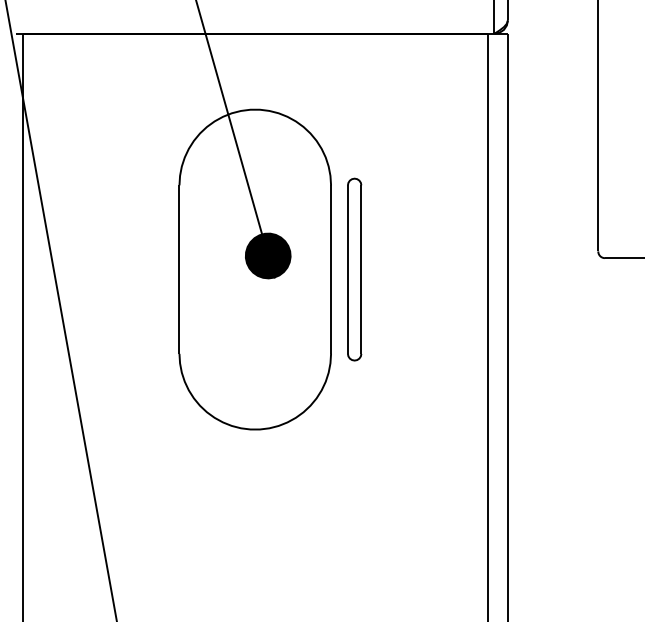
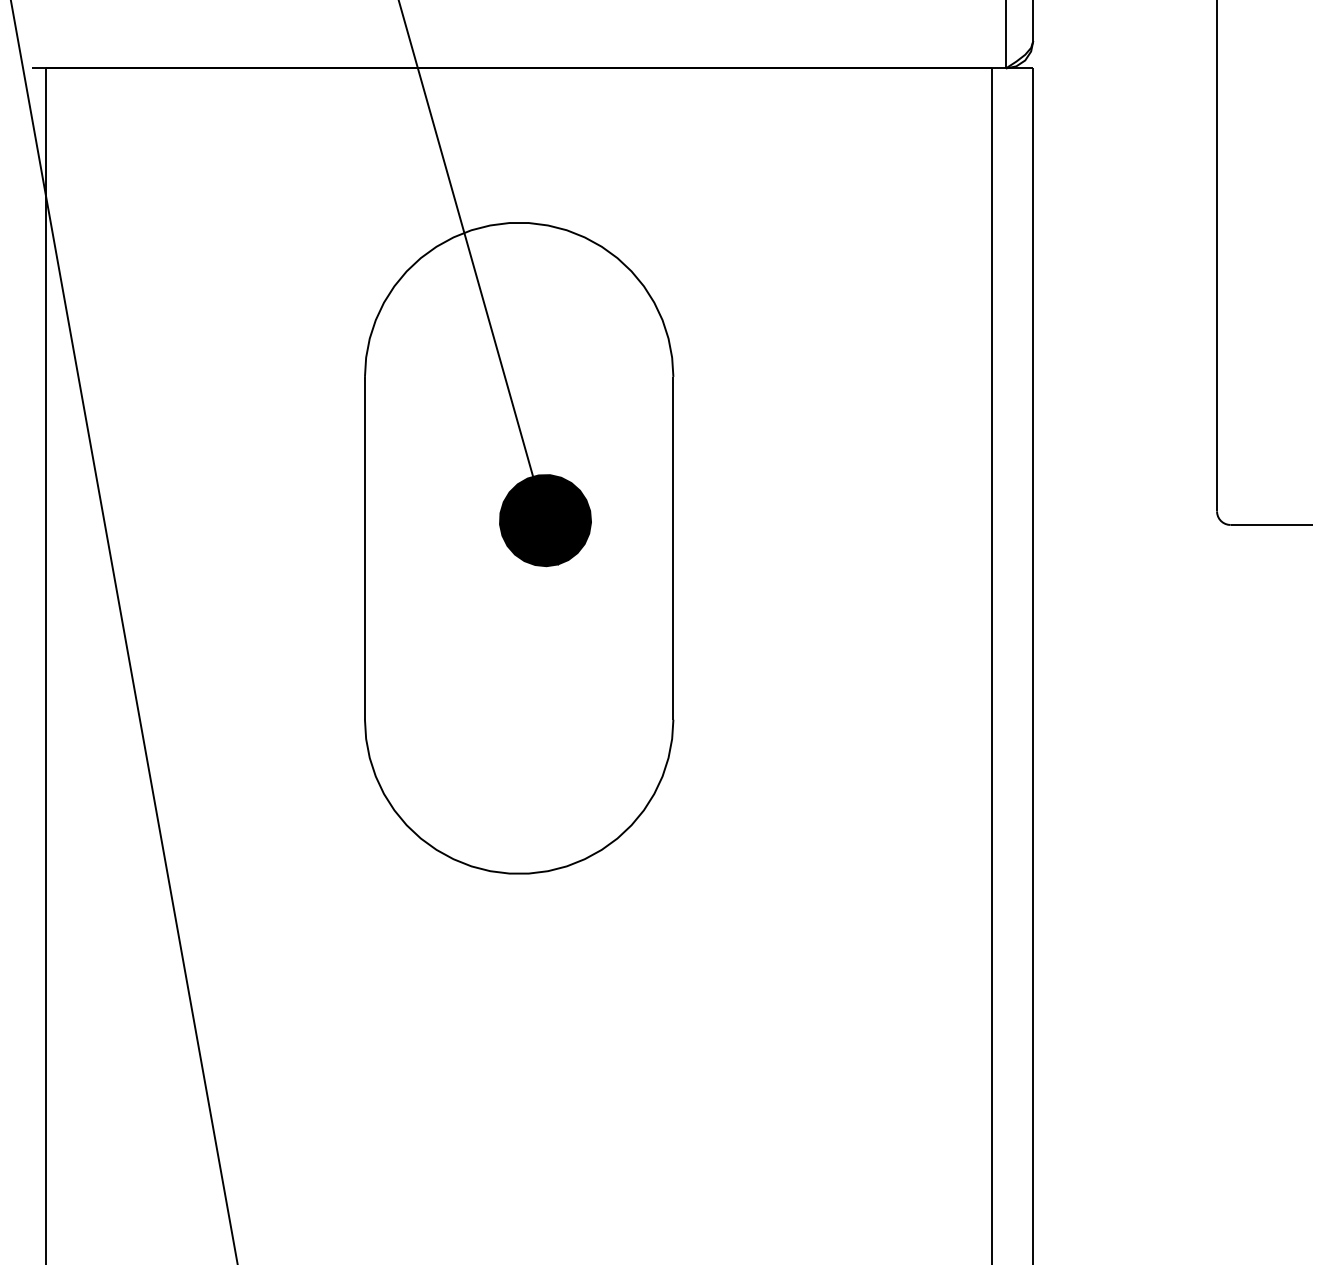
part: (354, 269) -> (721, 548), removed

